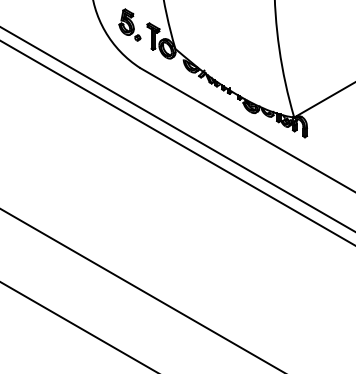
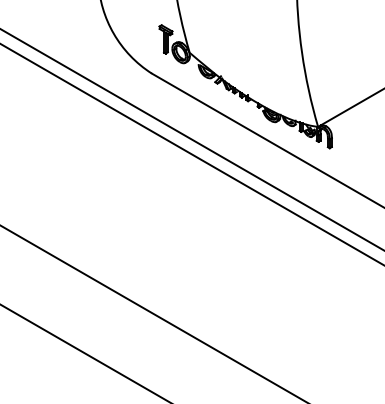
part: (129, 24) -> (140, 26), removed

